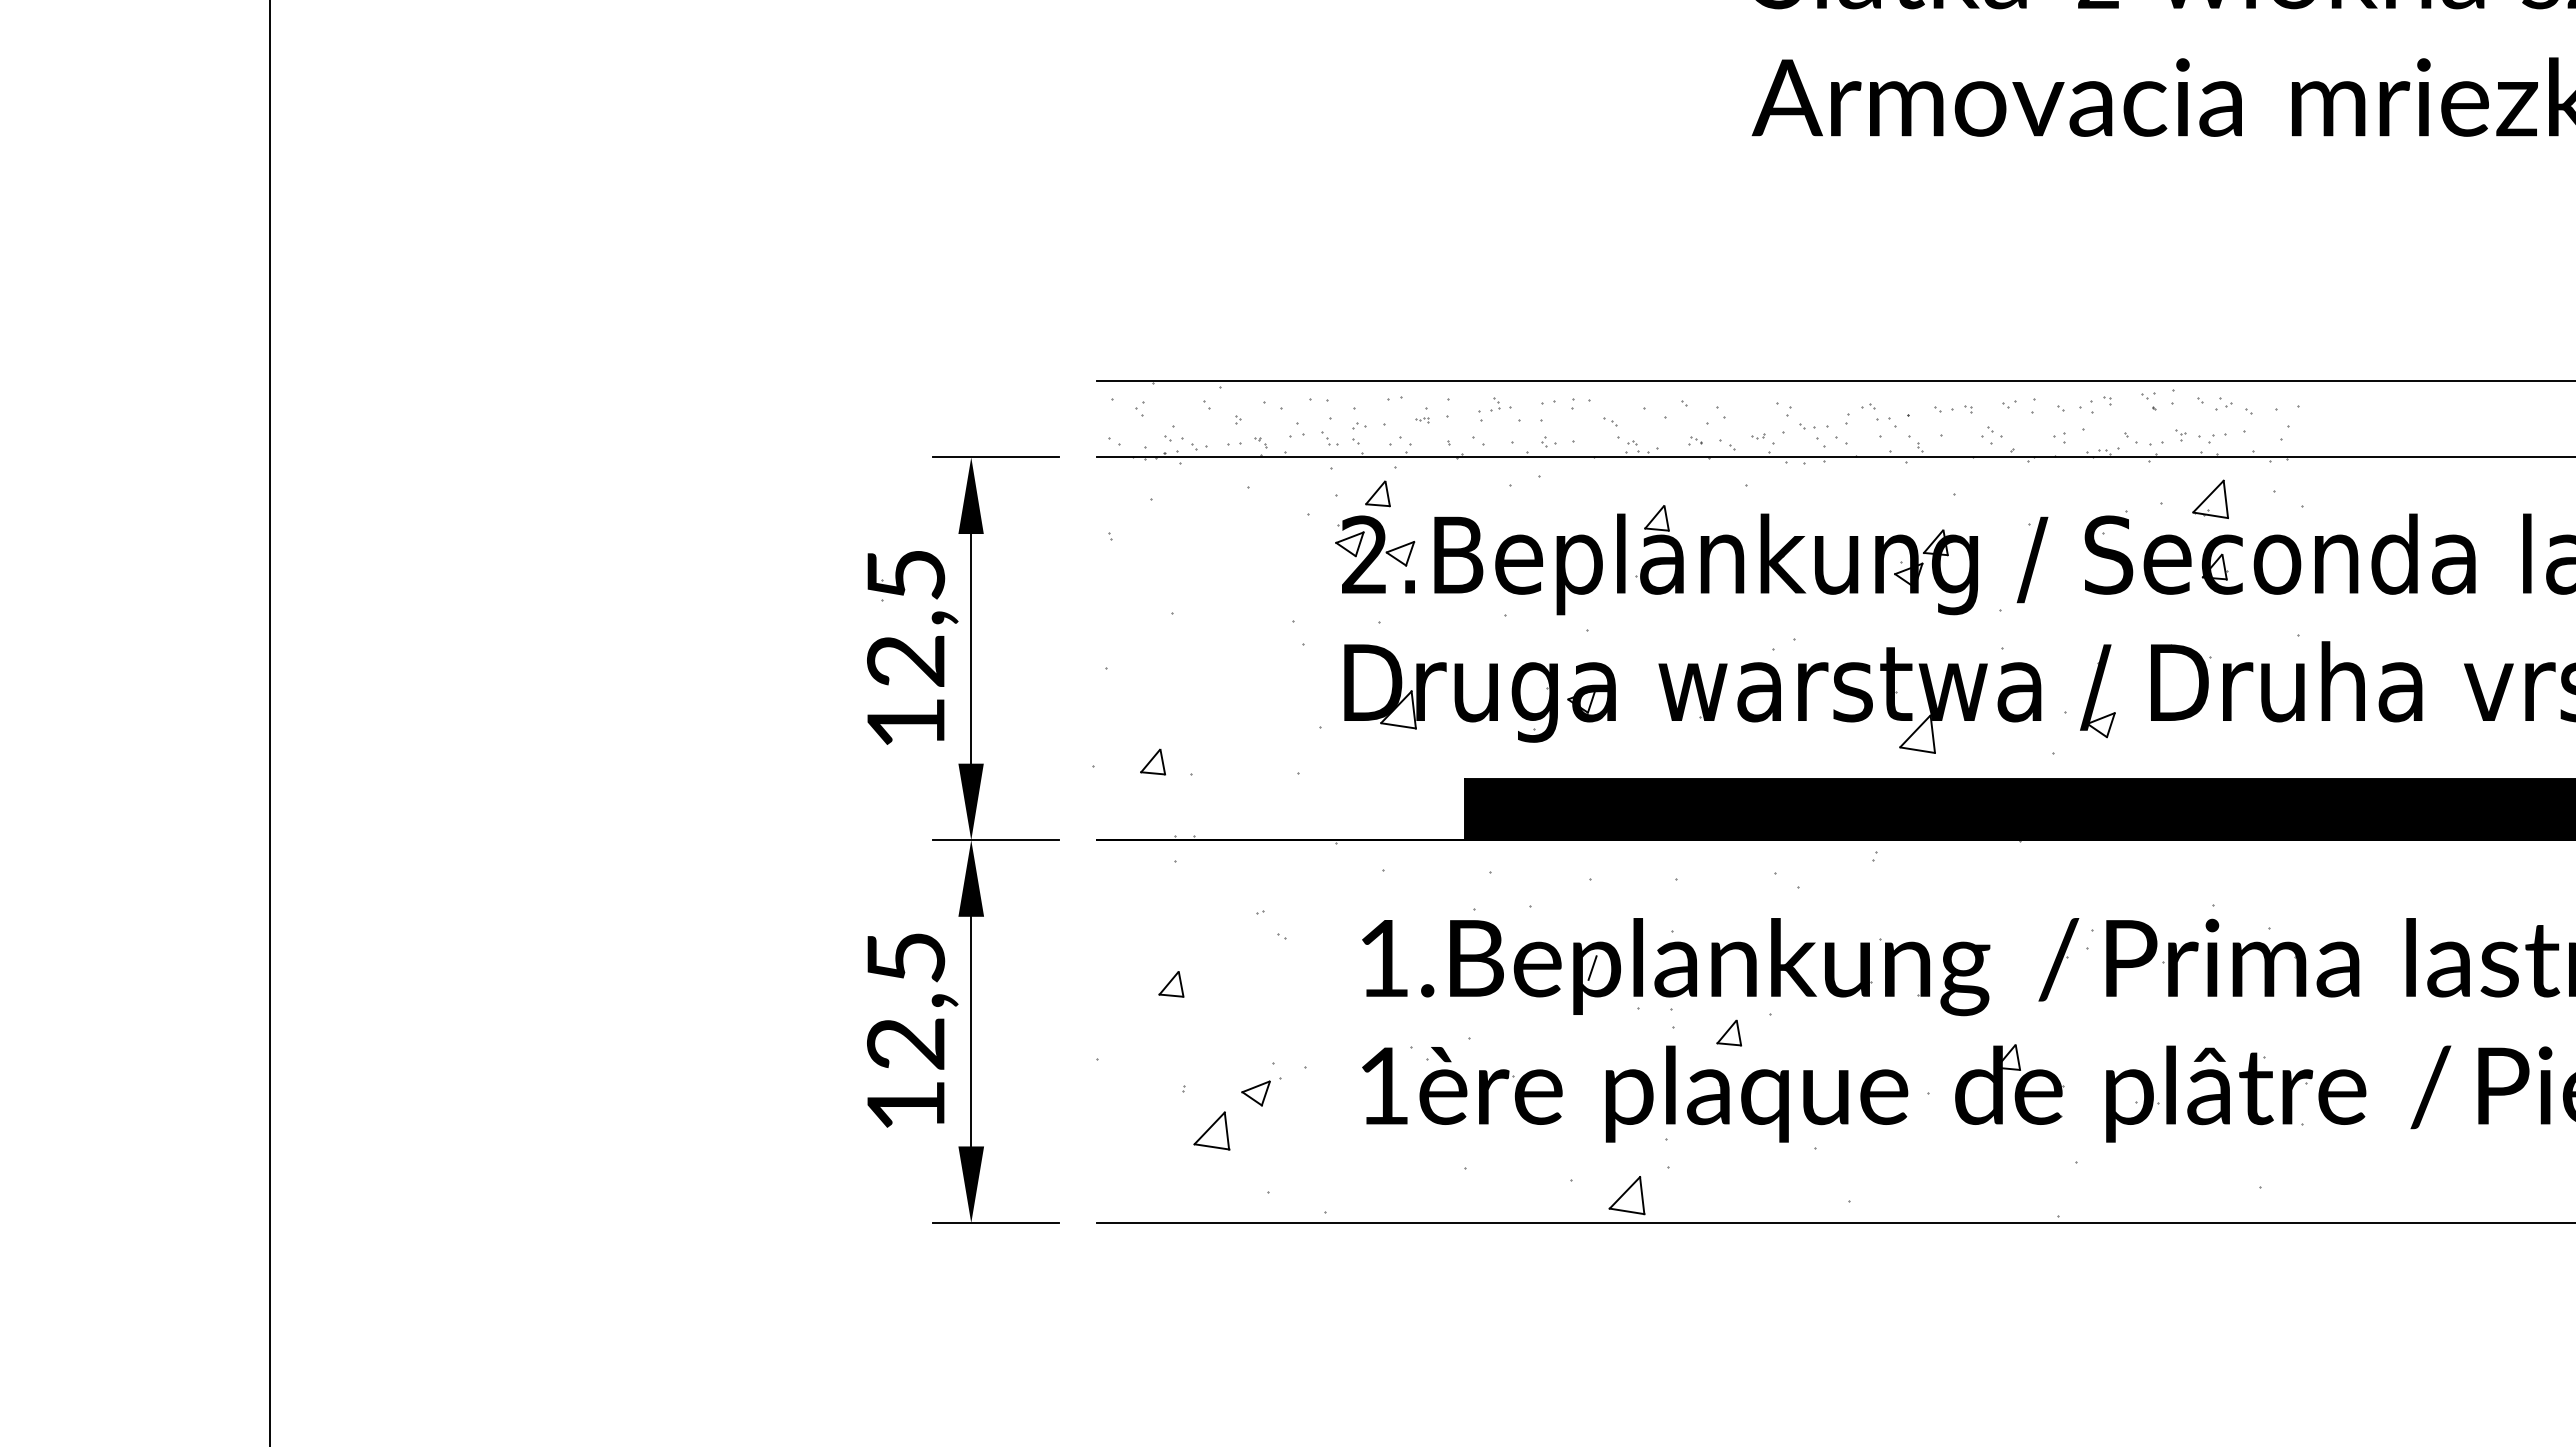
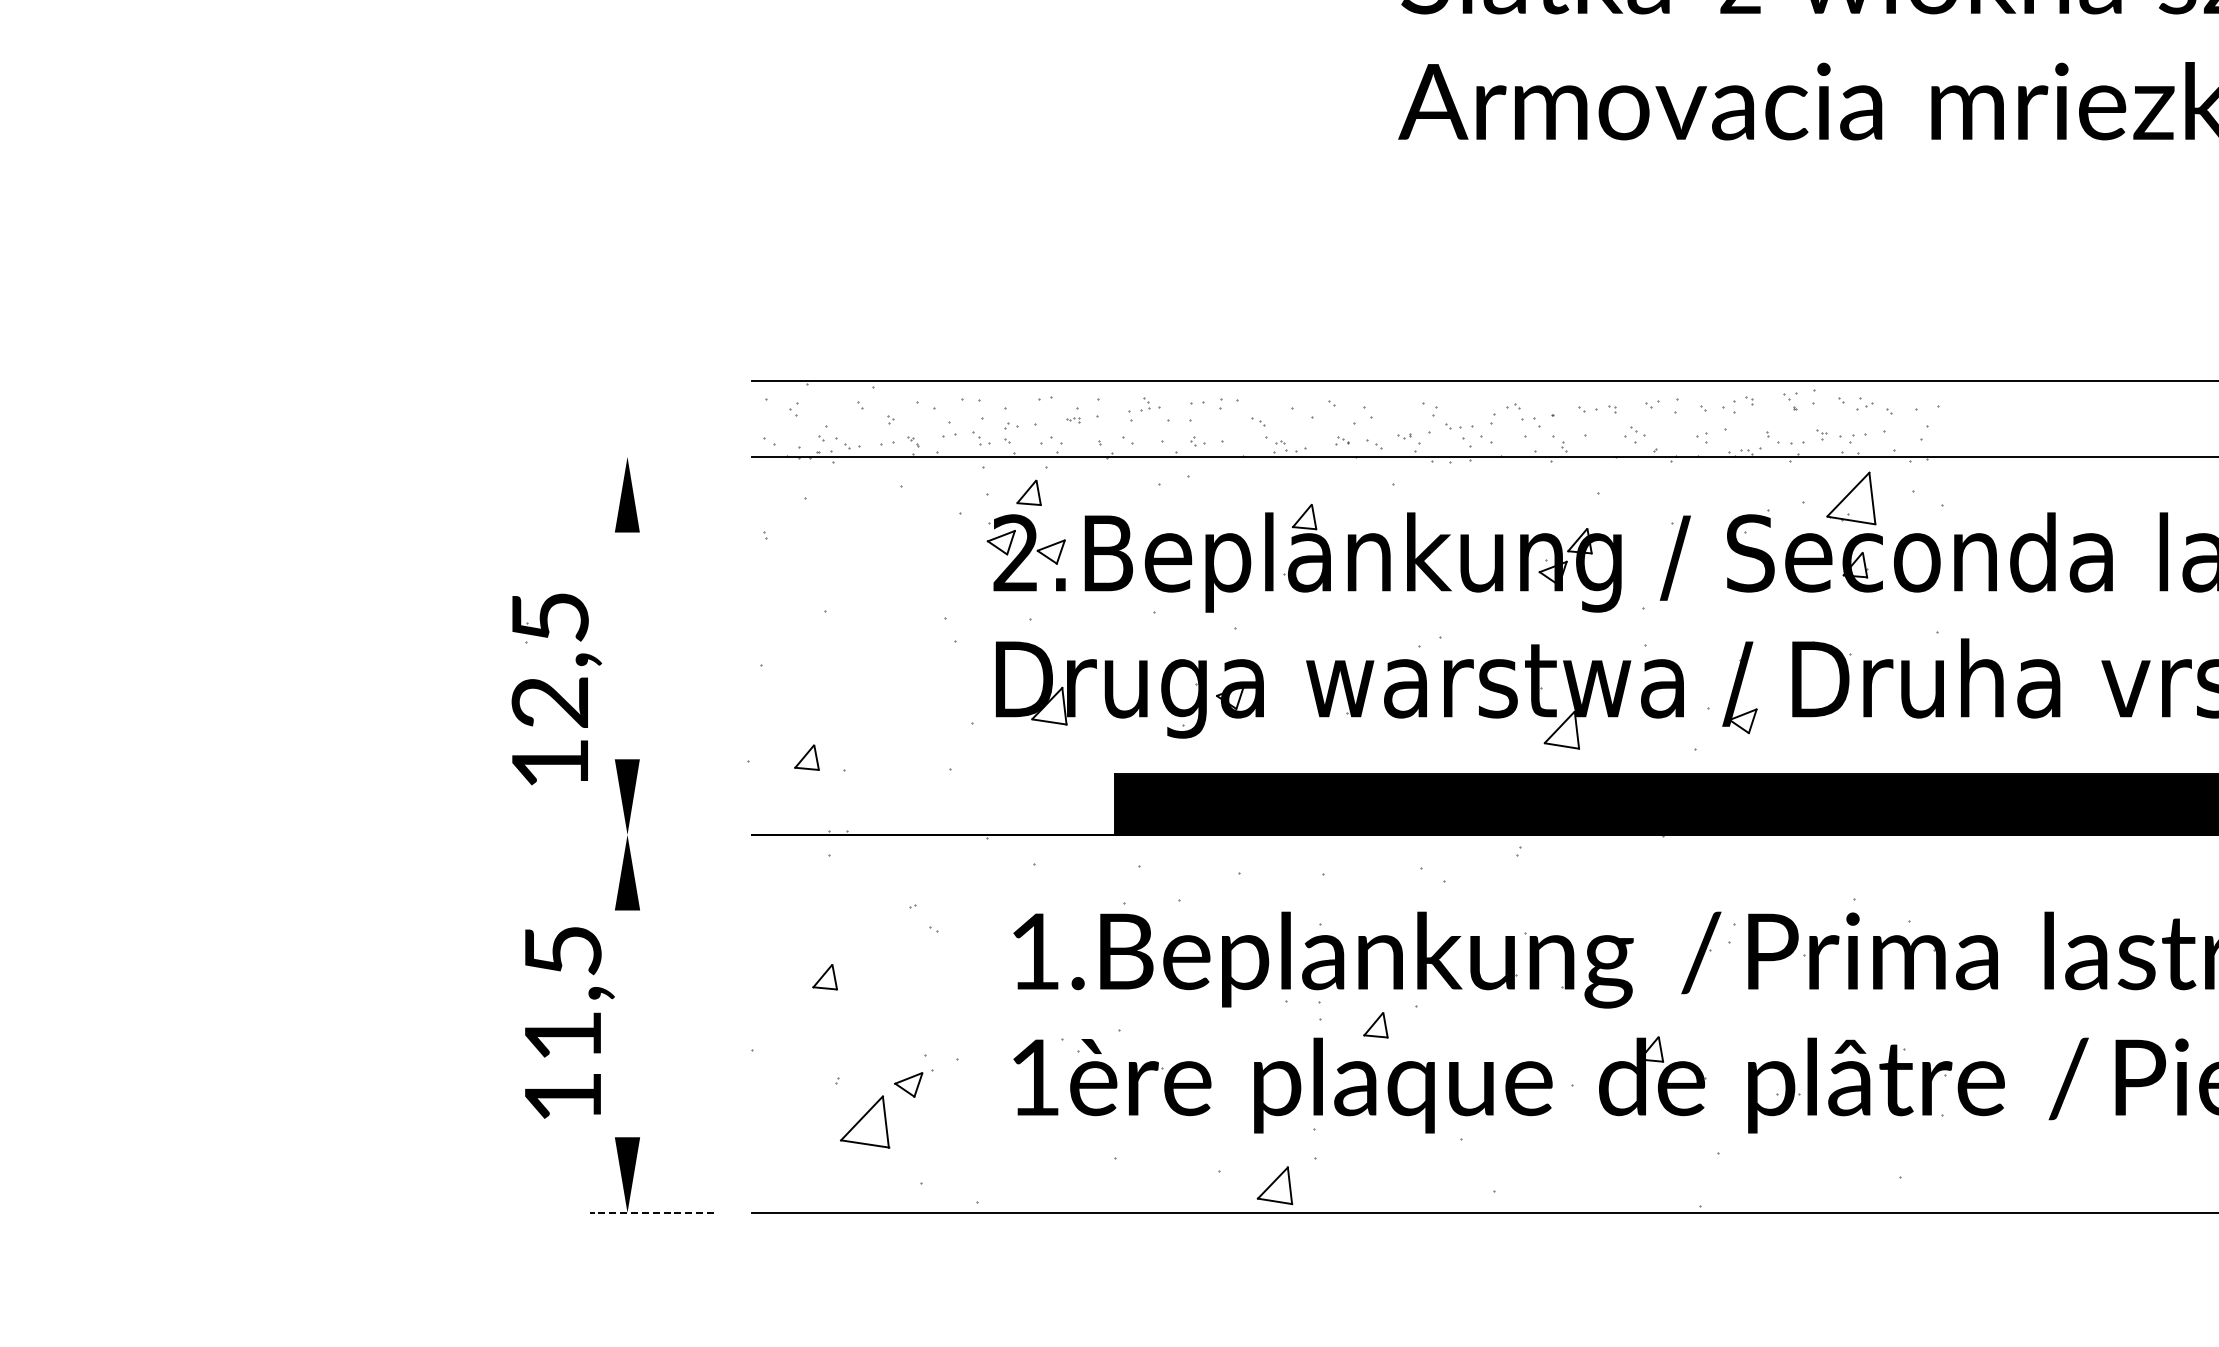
line: (995, 457) -> (651, 456), removed
part: (2210, 498) -> (1851, 497), size x1.4
part: (912, 647) -> (556, 689), moved
line: (971, 648) -> (627, 645), removed
line: (995, 840) -> (651, 835), removed
line: (1592, 967) -> (1240, 960), removed
line: (971, 1031) -> (627, 1023), removed
text: (905, 1043) -> (562, 1035), 12,5 -> 11,5
part: (1211, 1130) -> (864, 1121), size x1.4
line: (995, 1223) -> (651, 1213), solid -> dashed

